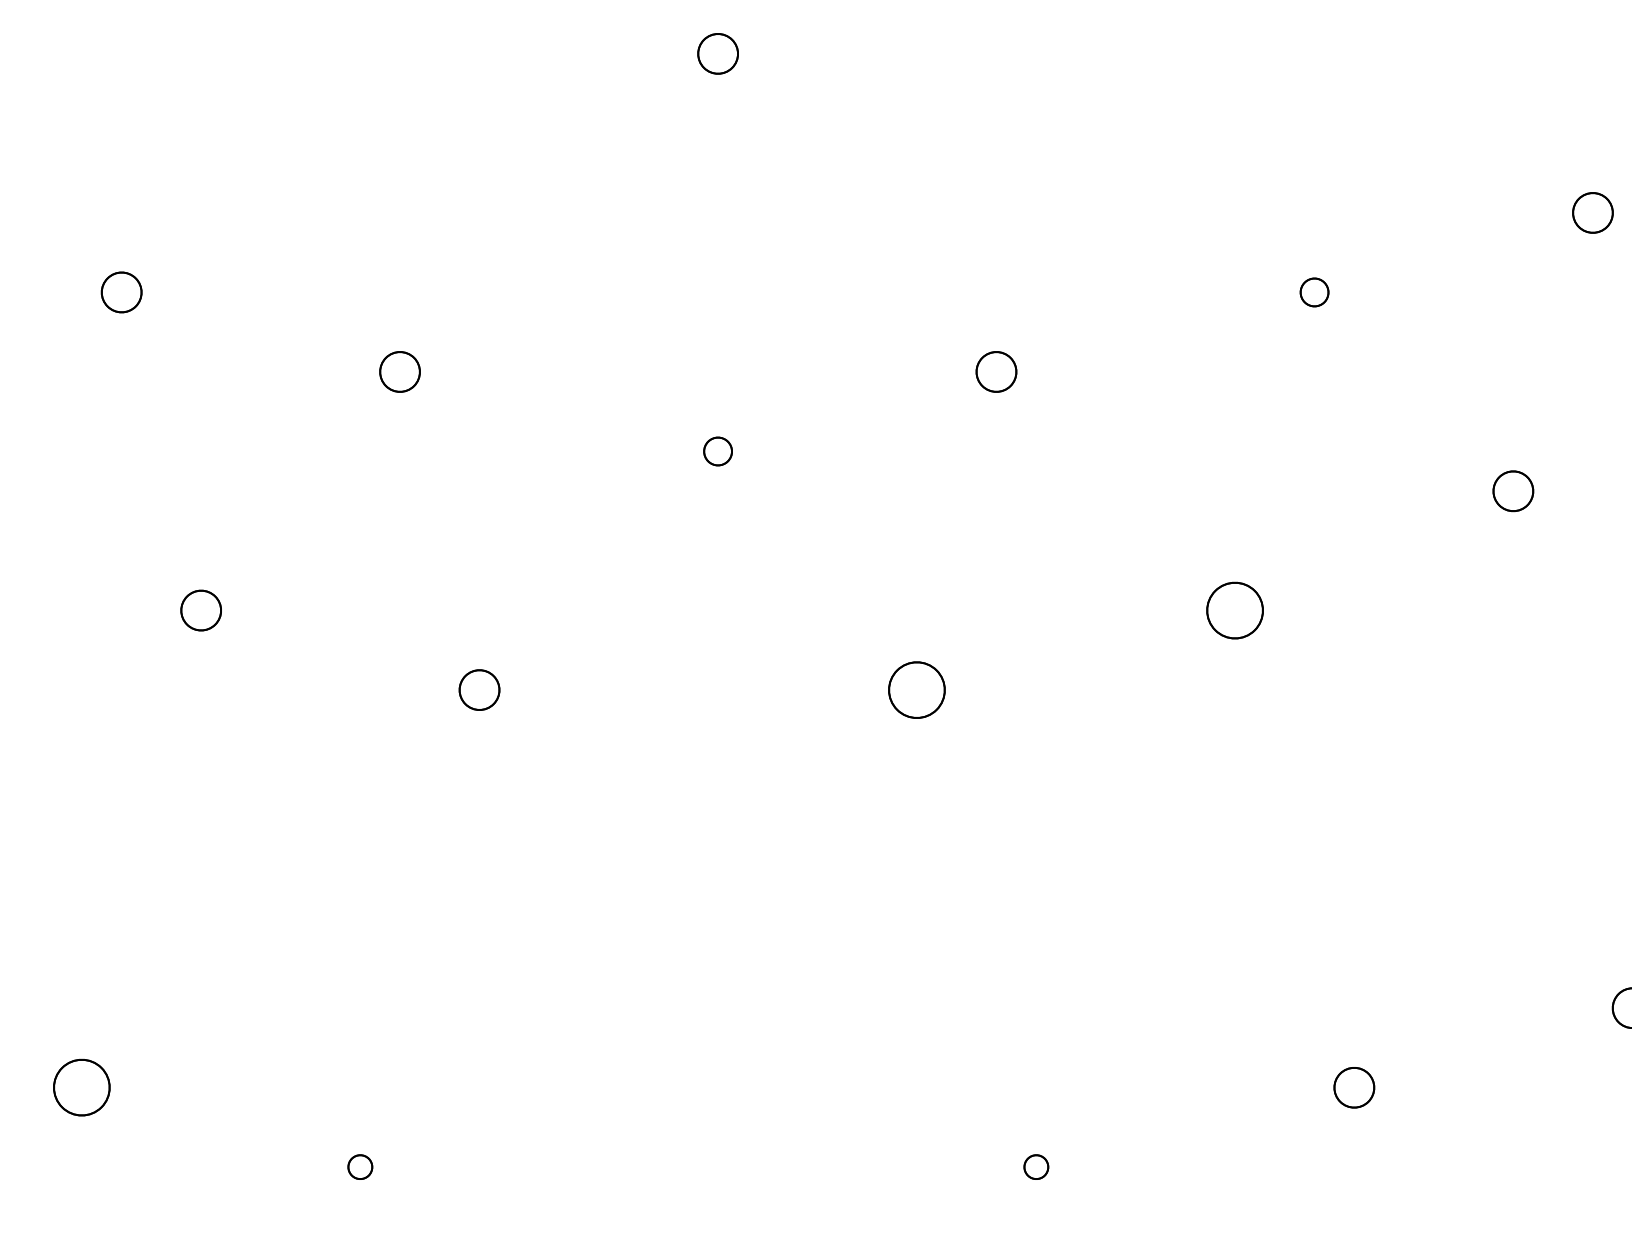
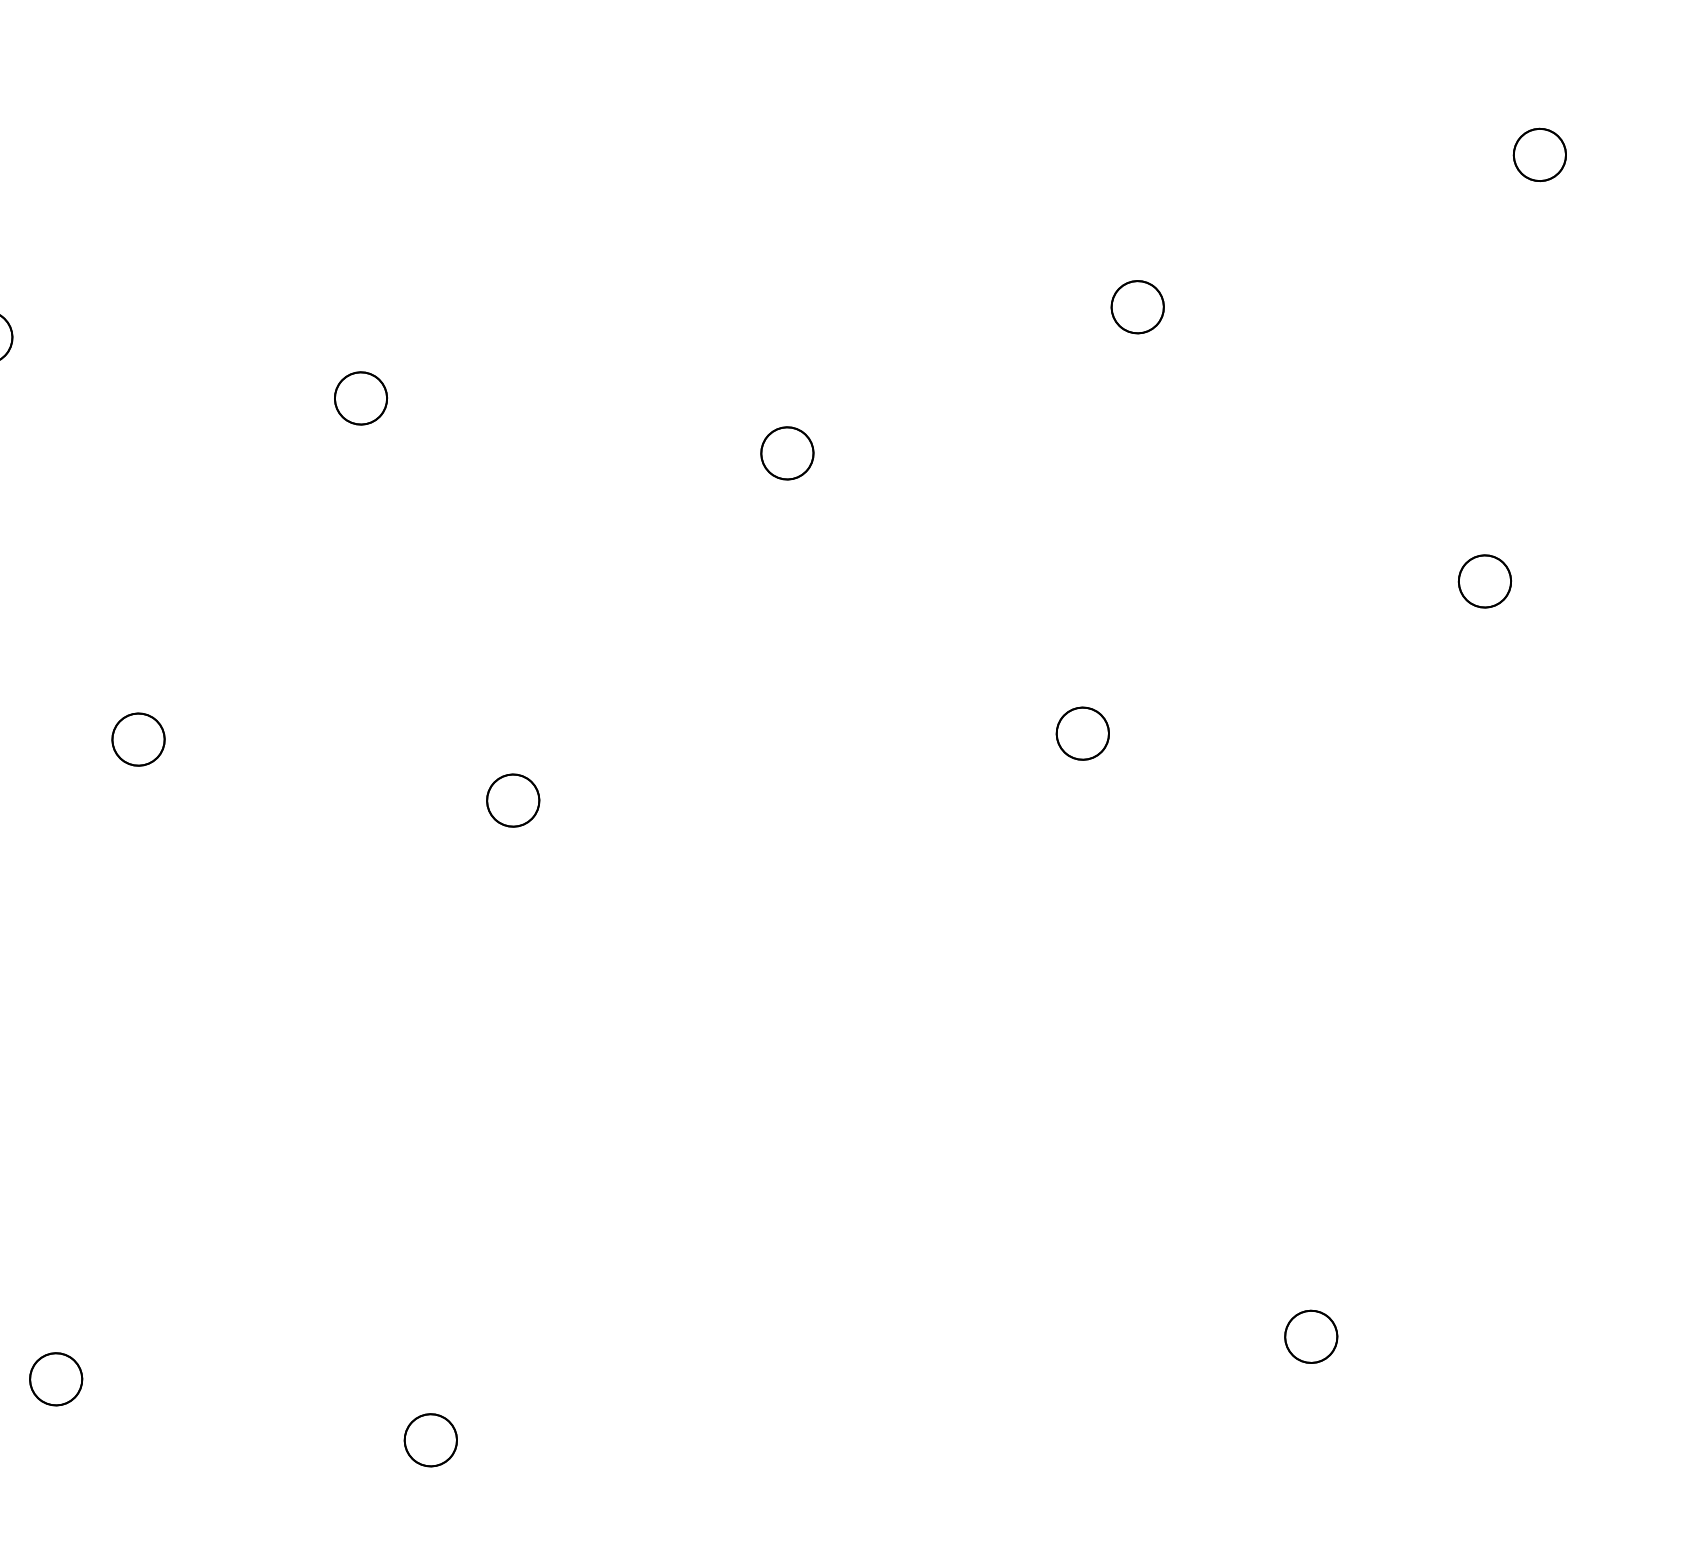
part: (1314, 292) -> (1539, 155), size x1.43
part: (717, 451) -> (786, 453), size x1.43
part: (1234, 610) -> (1484, 581), size x0.71
part: (916, 689) -> (1082, 732), size x0.71
part: (81, 1087) -> (55, 1379), size x0.71
part: (360, 1166) -> (431, 1439), size x1.67
part: (1036, 1166) -> (1311, 1335), size x1.67

